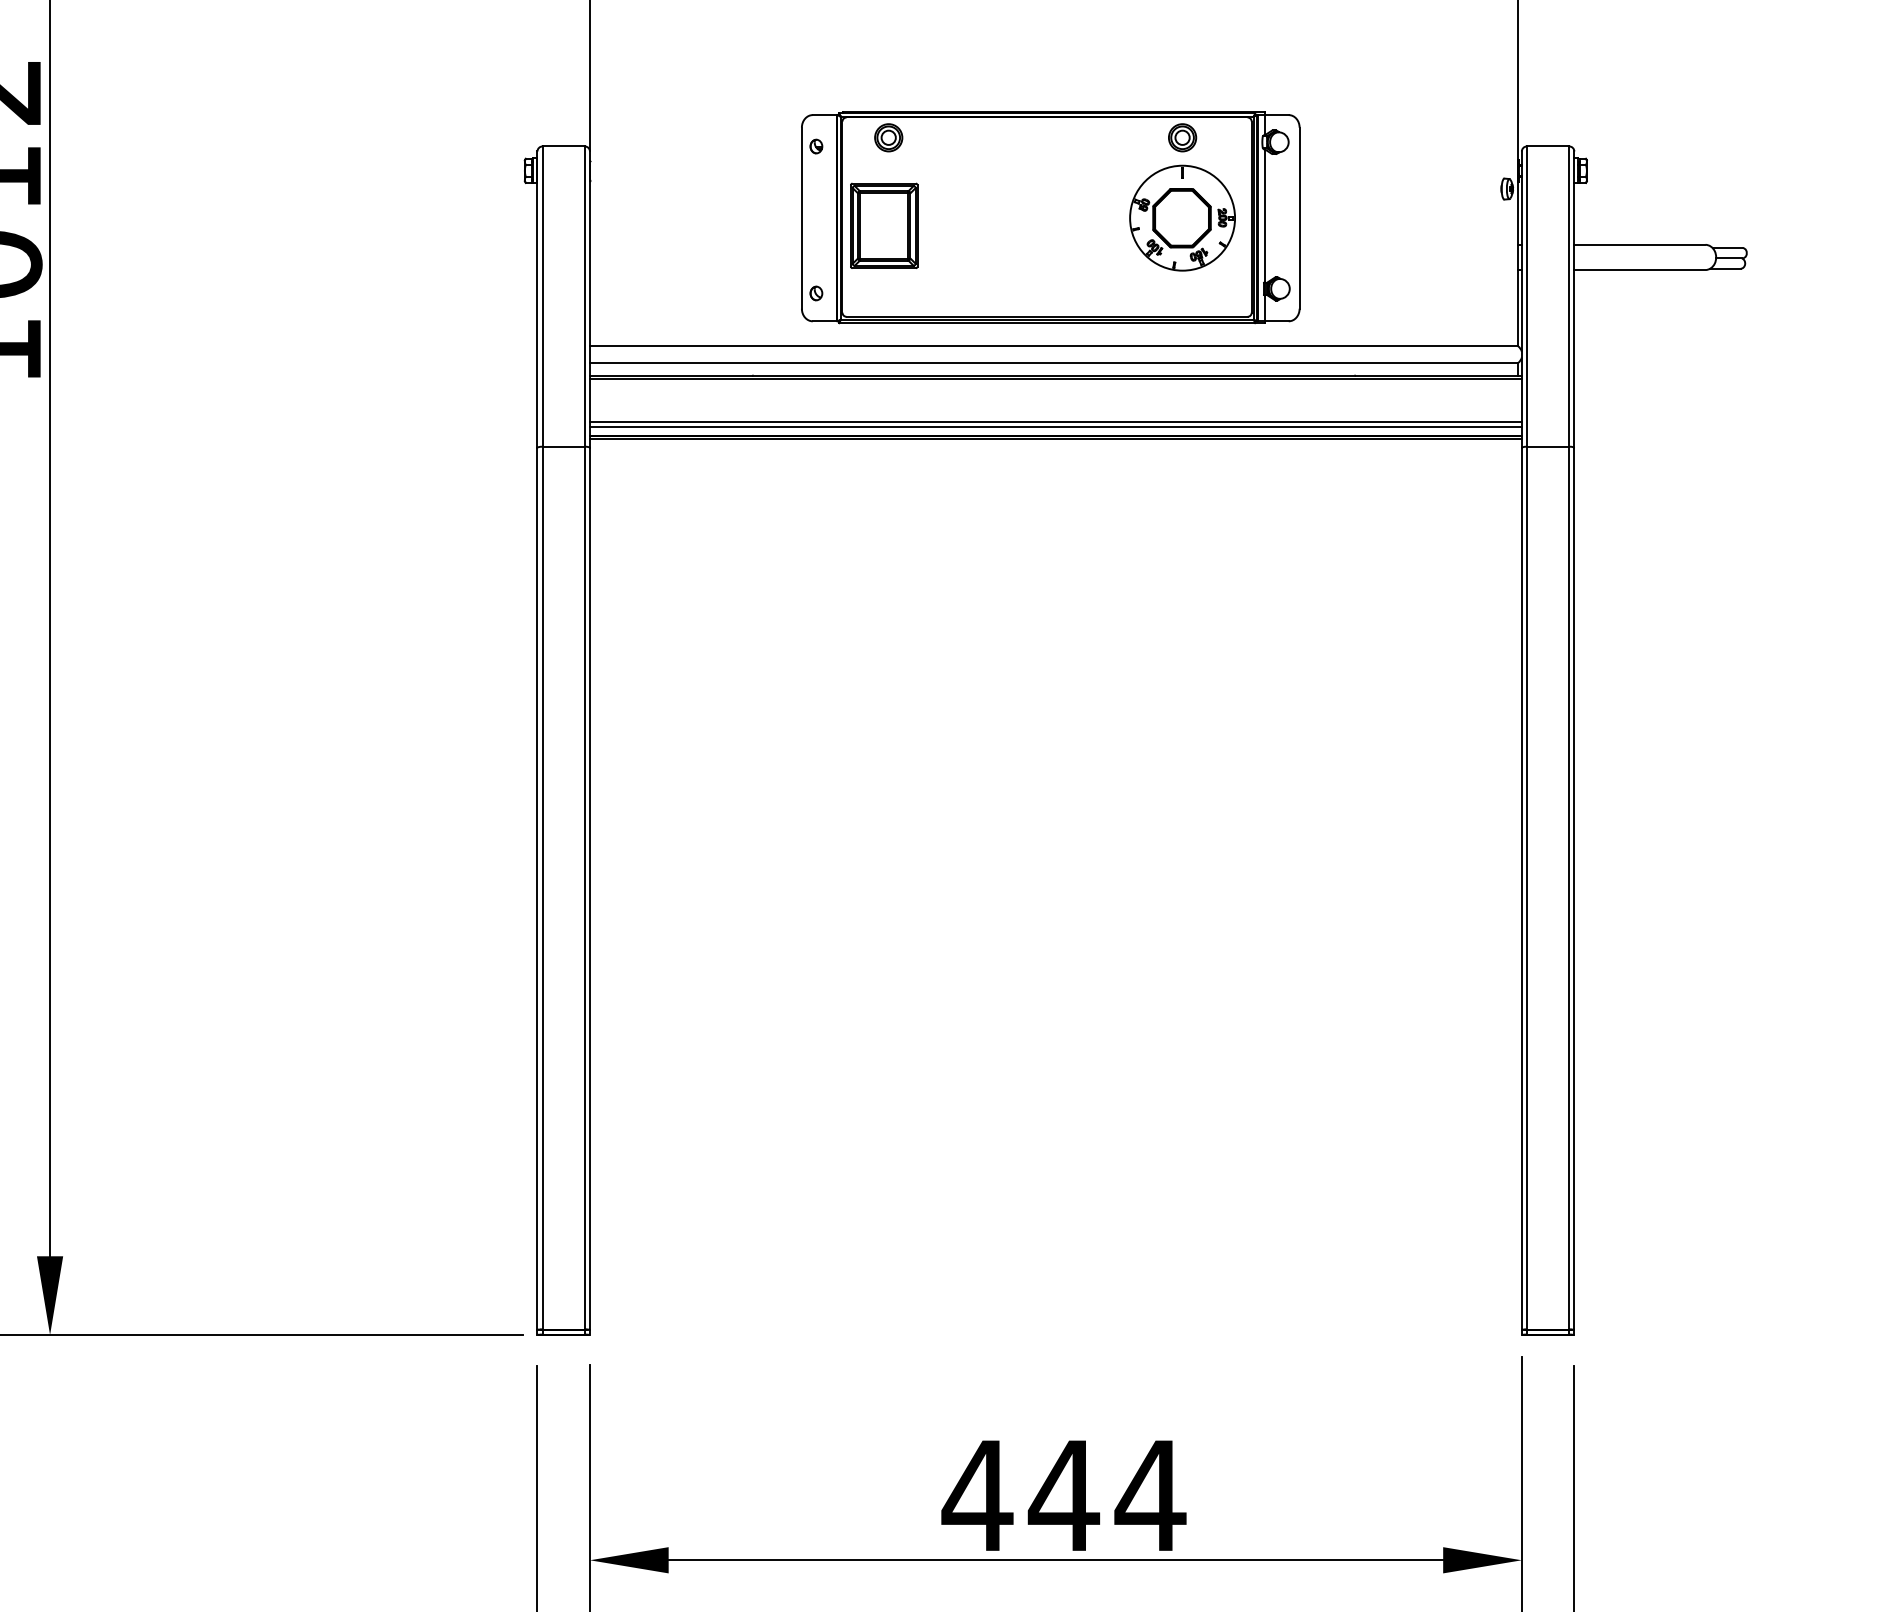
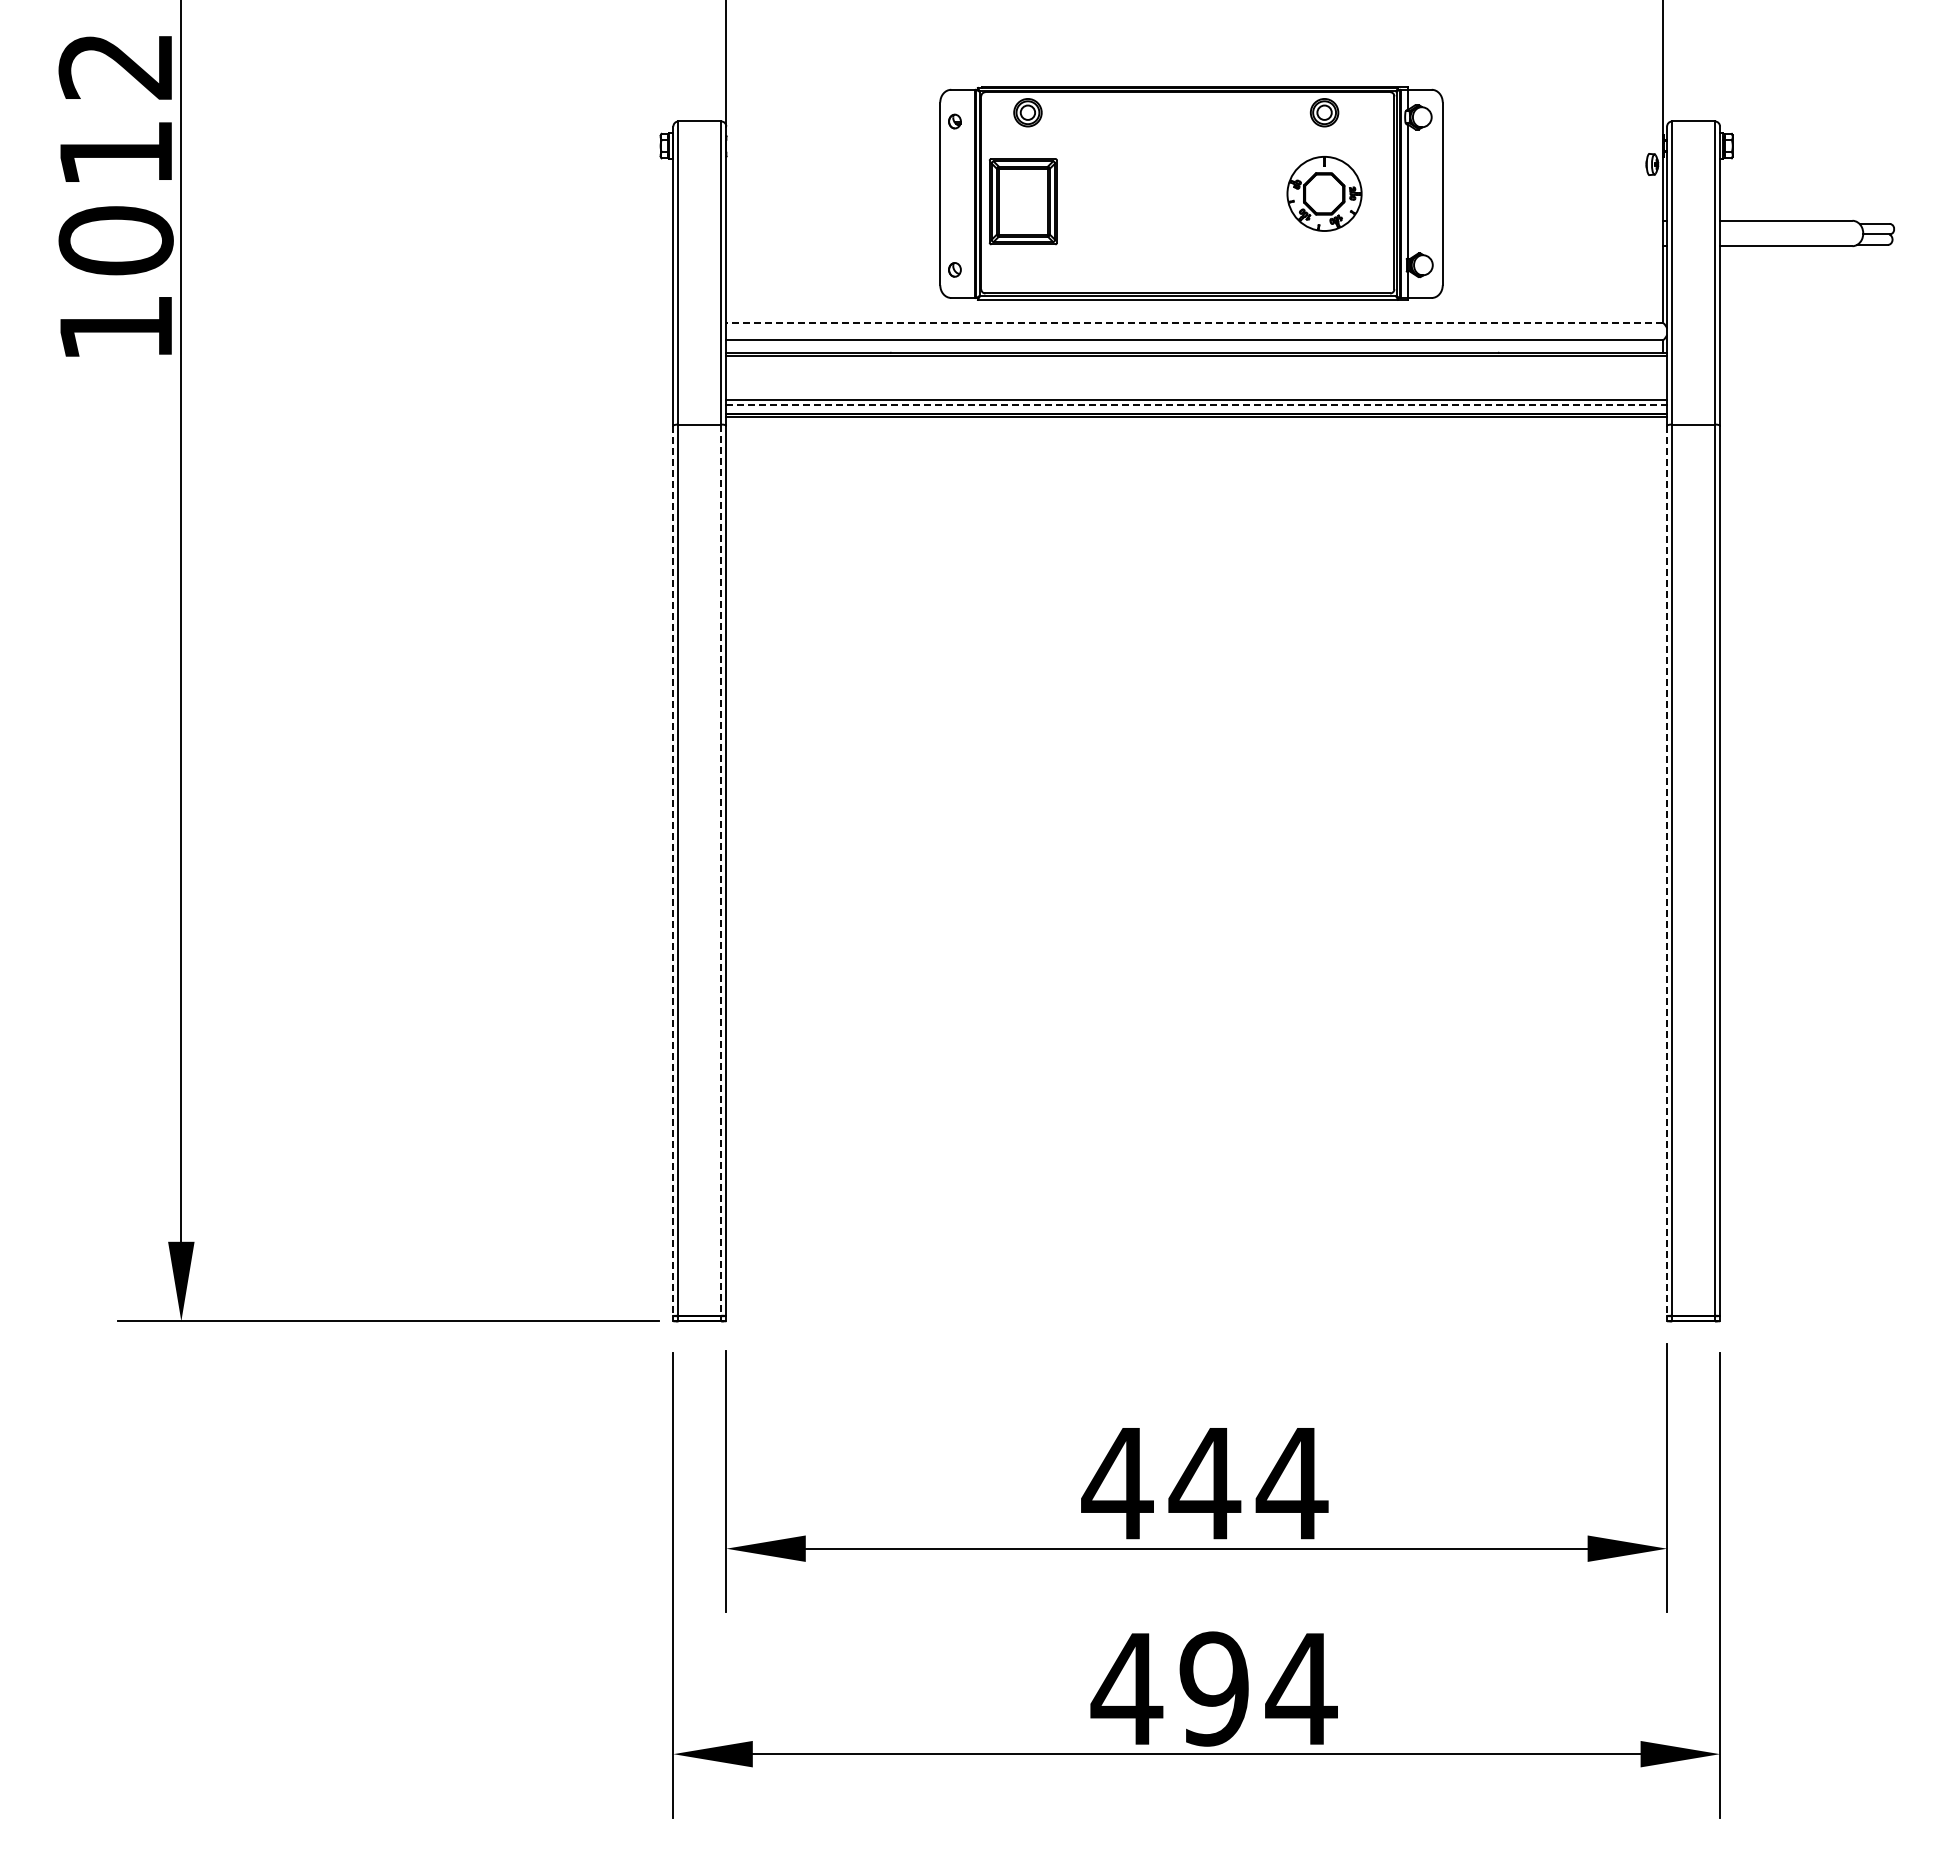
part: (1182, 217) -> (1324, 193), size x0.7
line: (1053, 346) -> (1194, 323), solid -> dashed
line: (1056, 426) -> (1197, 404), solid -> dashed
line: (585, 888) -> (721, 870), solid -> dashed
line: (537, 889) -> (673, 871), solid -> dashed
line: (1522, 889) -> (1667, 871), solid -> dashed

